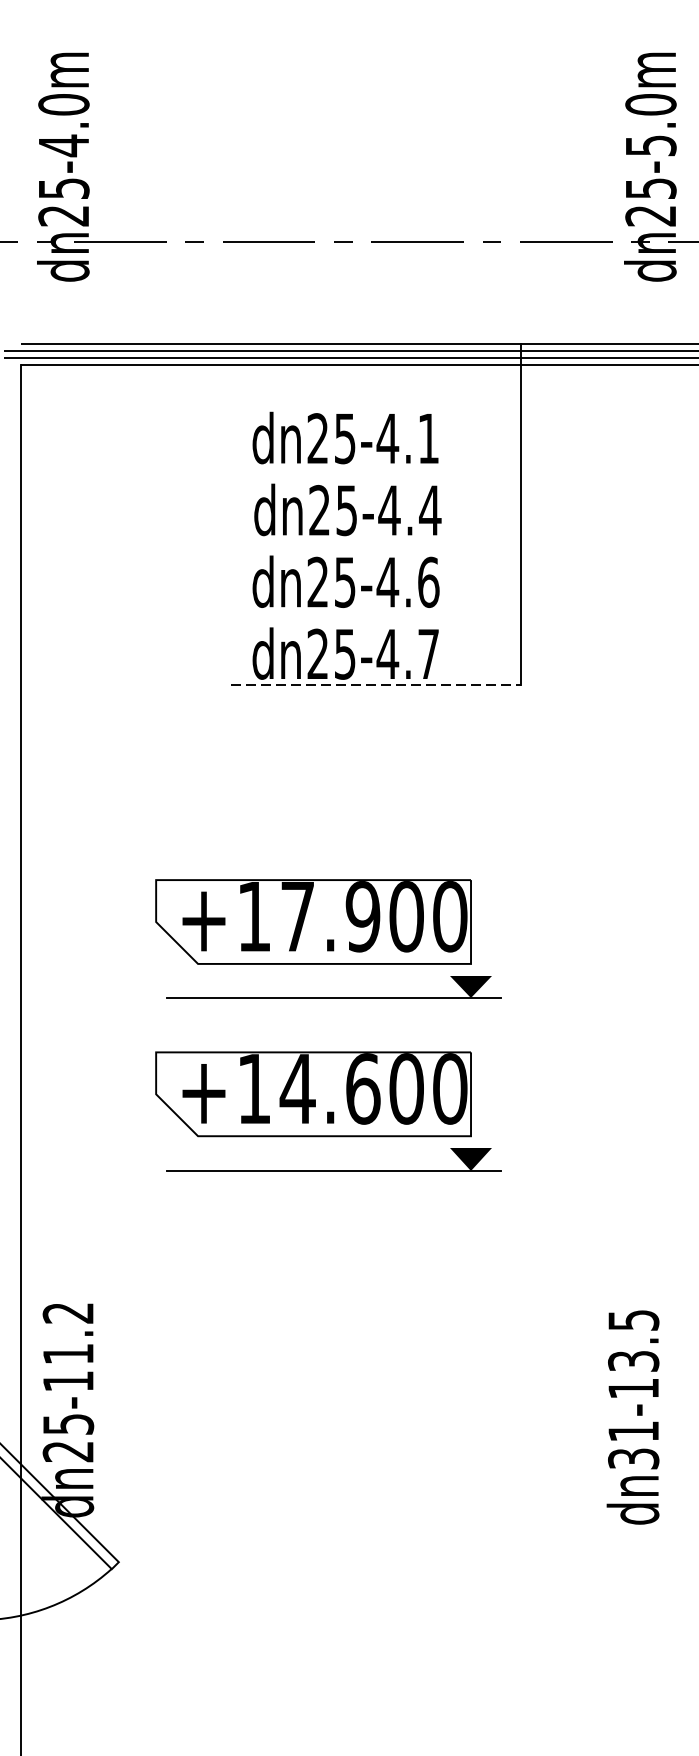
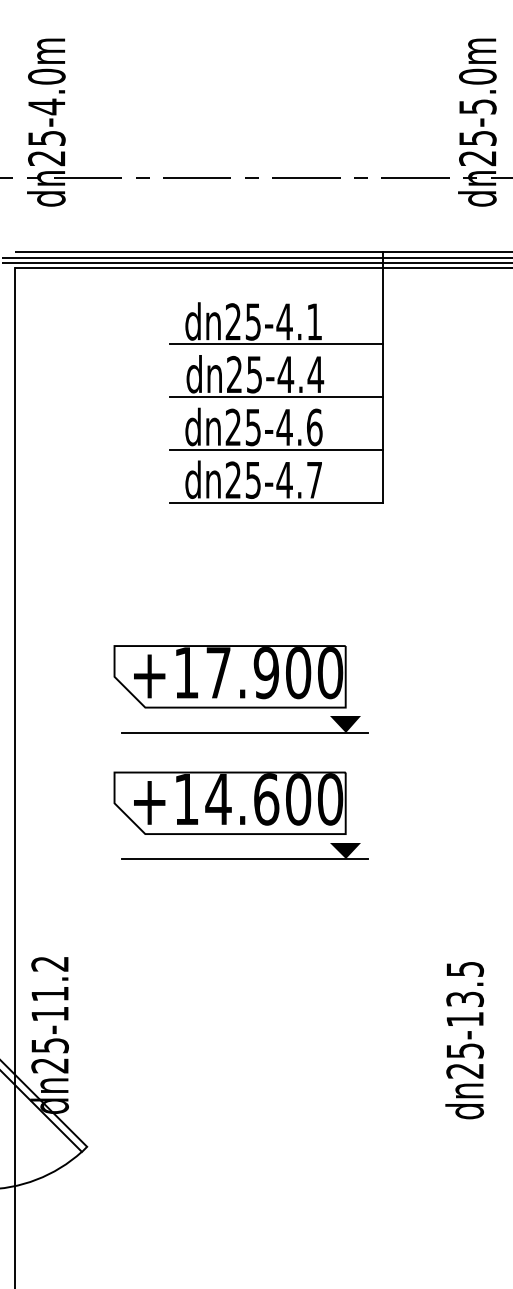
line: (375, 469) -> (275, 344), added
line: (375, 541) -> (275, 397), added
line: (375, 612) -> (275, 449), added
line: (376, 684) -> (276, 502), dashed -> solid
text: (634, 1444) -> (465, 1060), dn31-13.5 -> dn25-13.5

